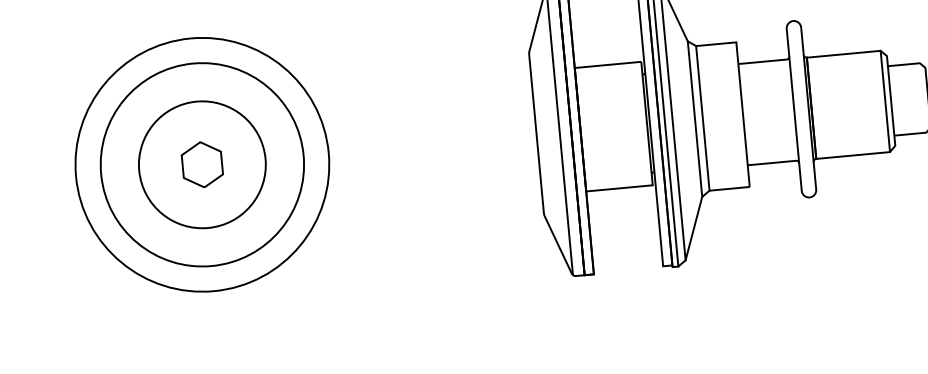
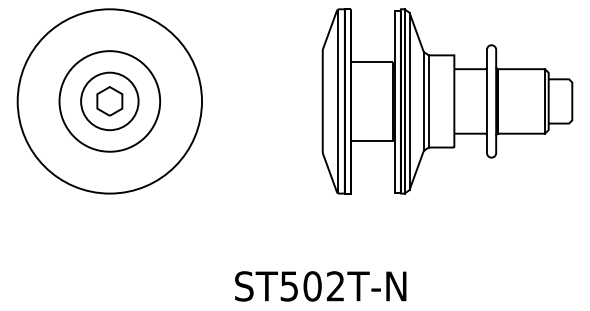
circle: (201, 164) -> (109, 101), size x0.62
circle: (201, 164) -> (109, 101), size x0.71
circle: (201, 164) -> (109, 101), size x1.43

